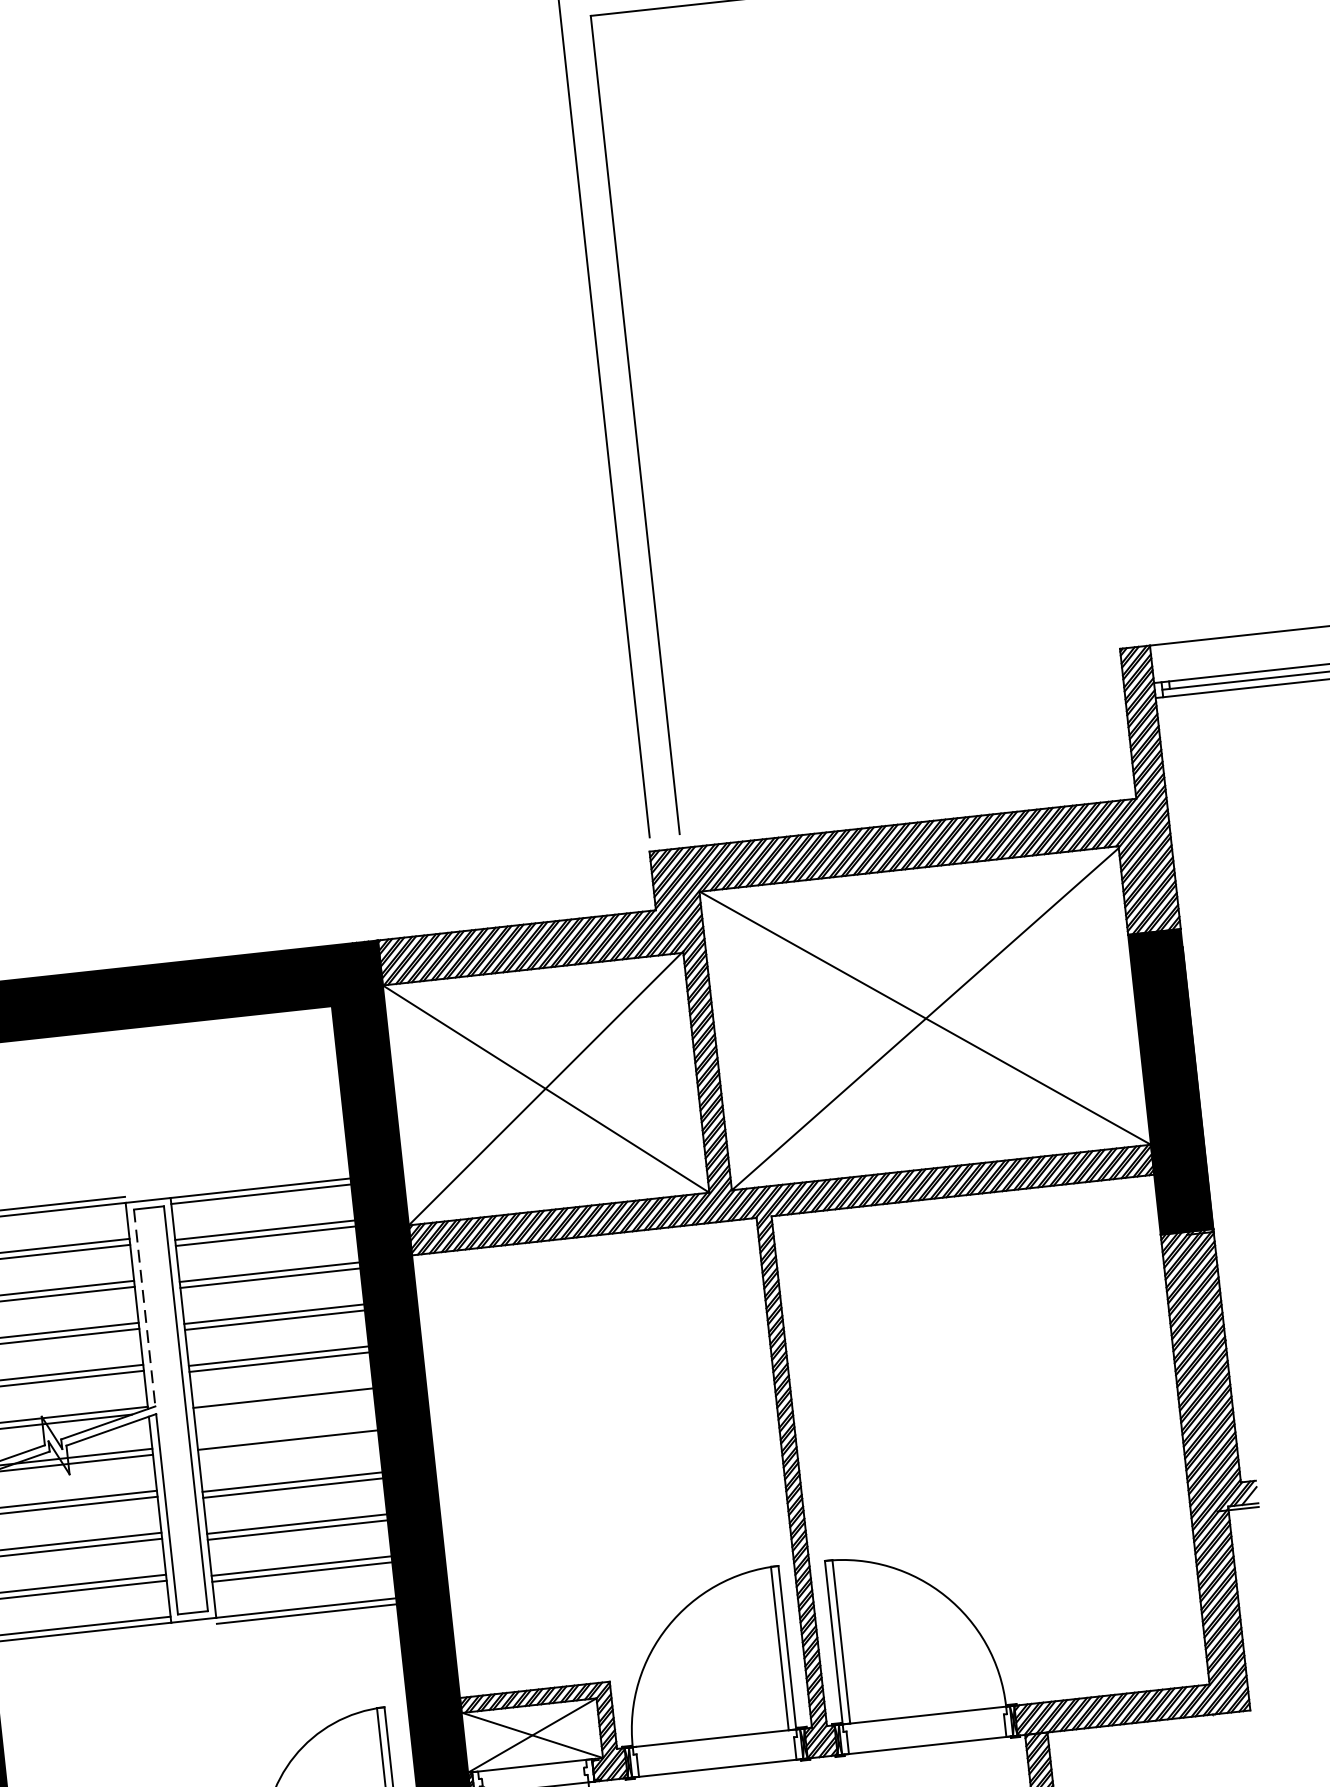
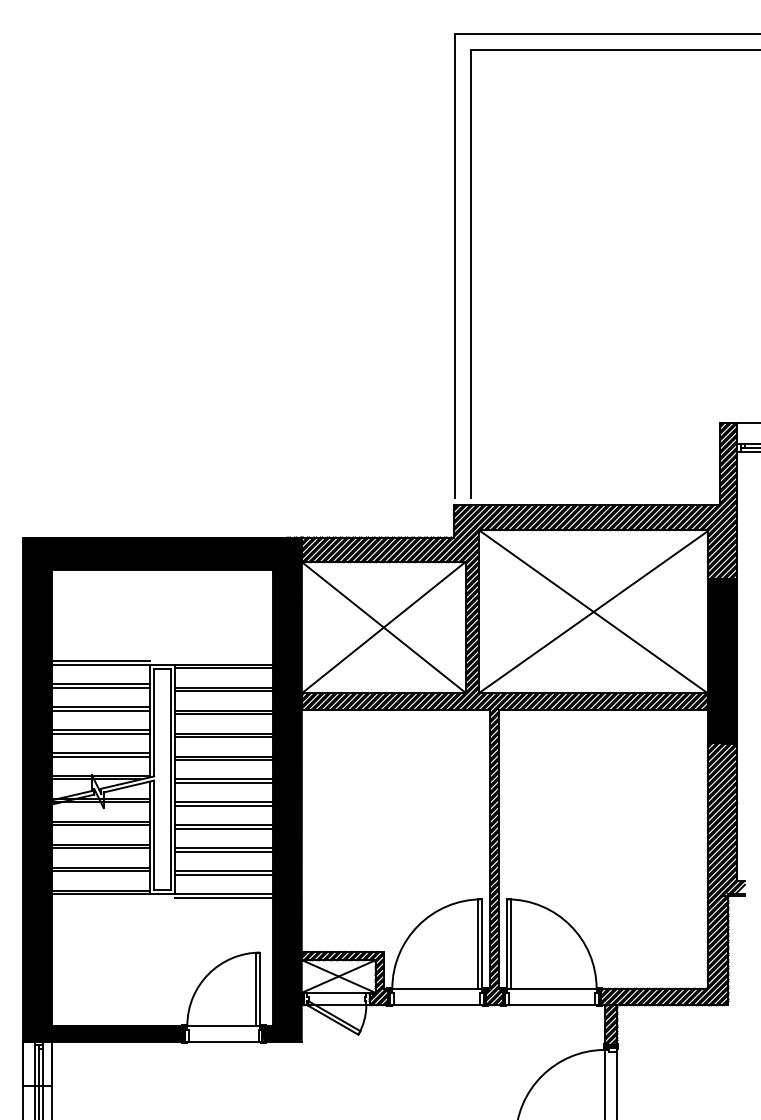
line: (145, 1307) -> (154, 722), dashed -> solid
line: (283, 1403) -> (223, 782), added
line: (287, 1445) -> (223, 805), added

